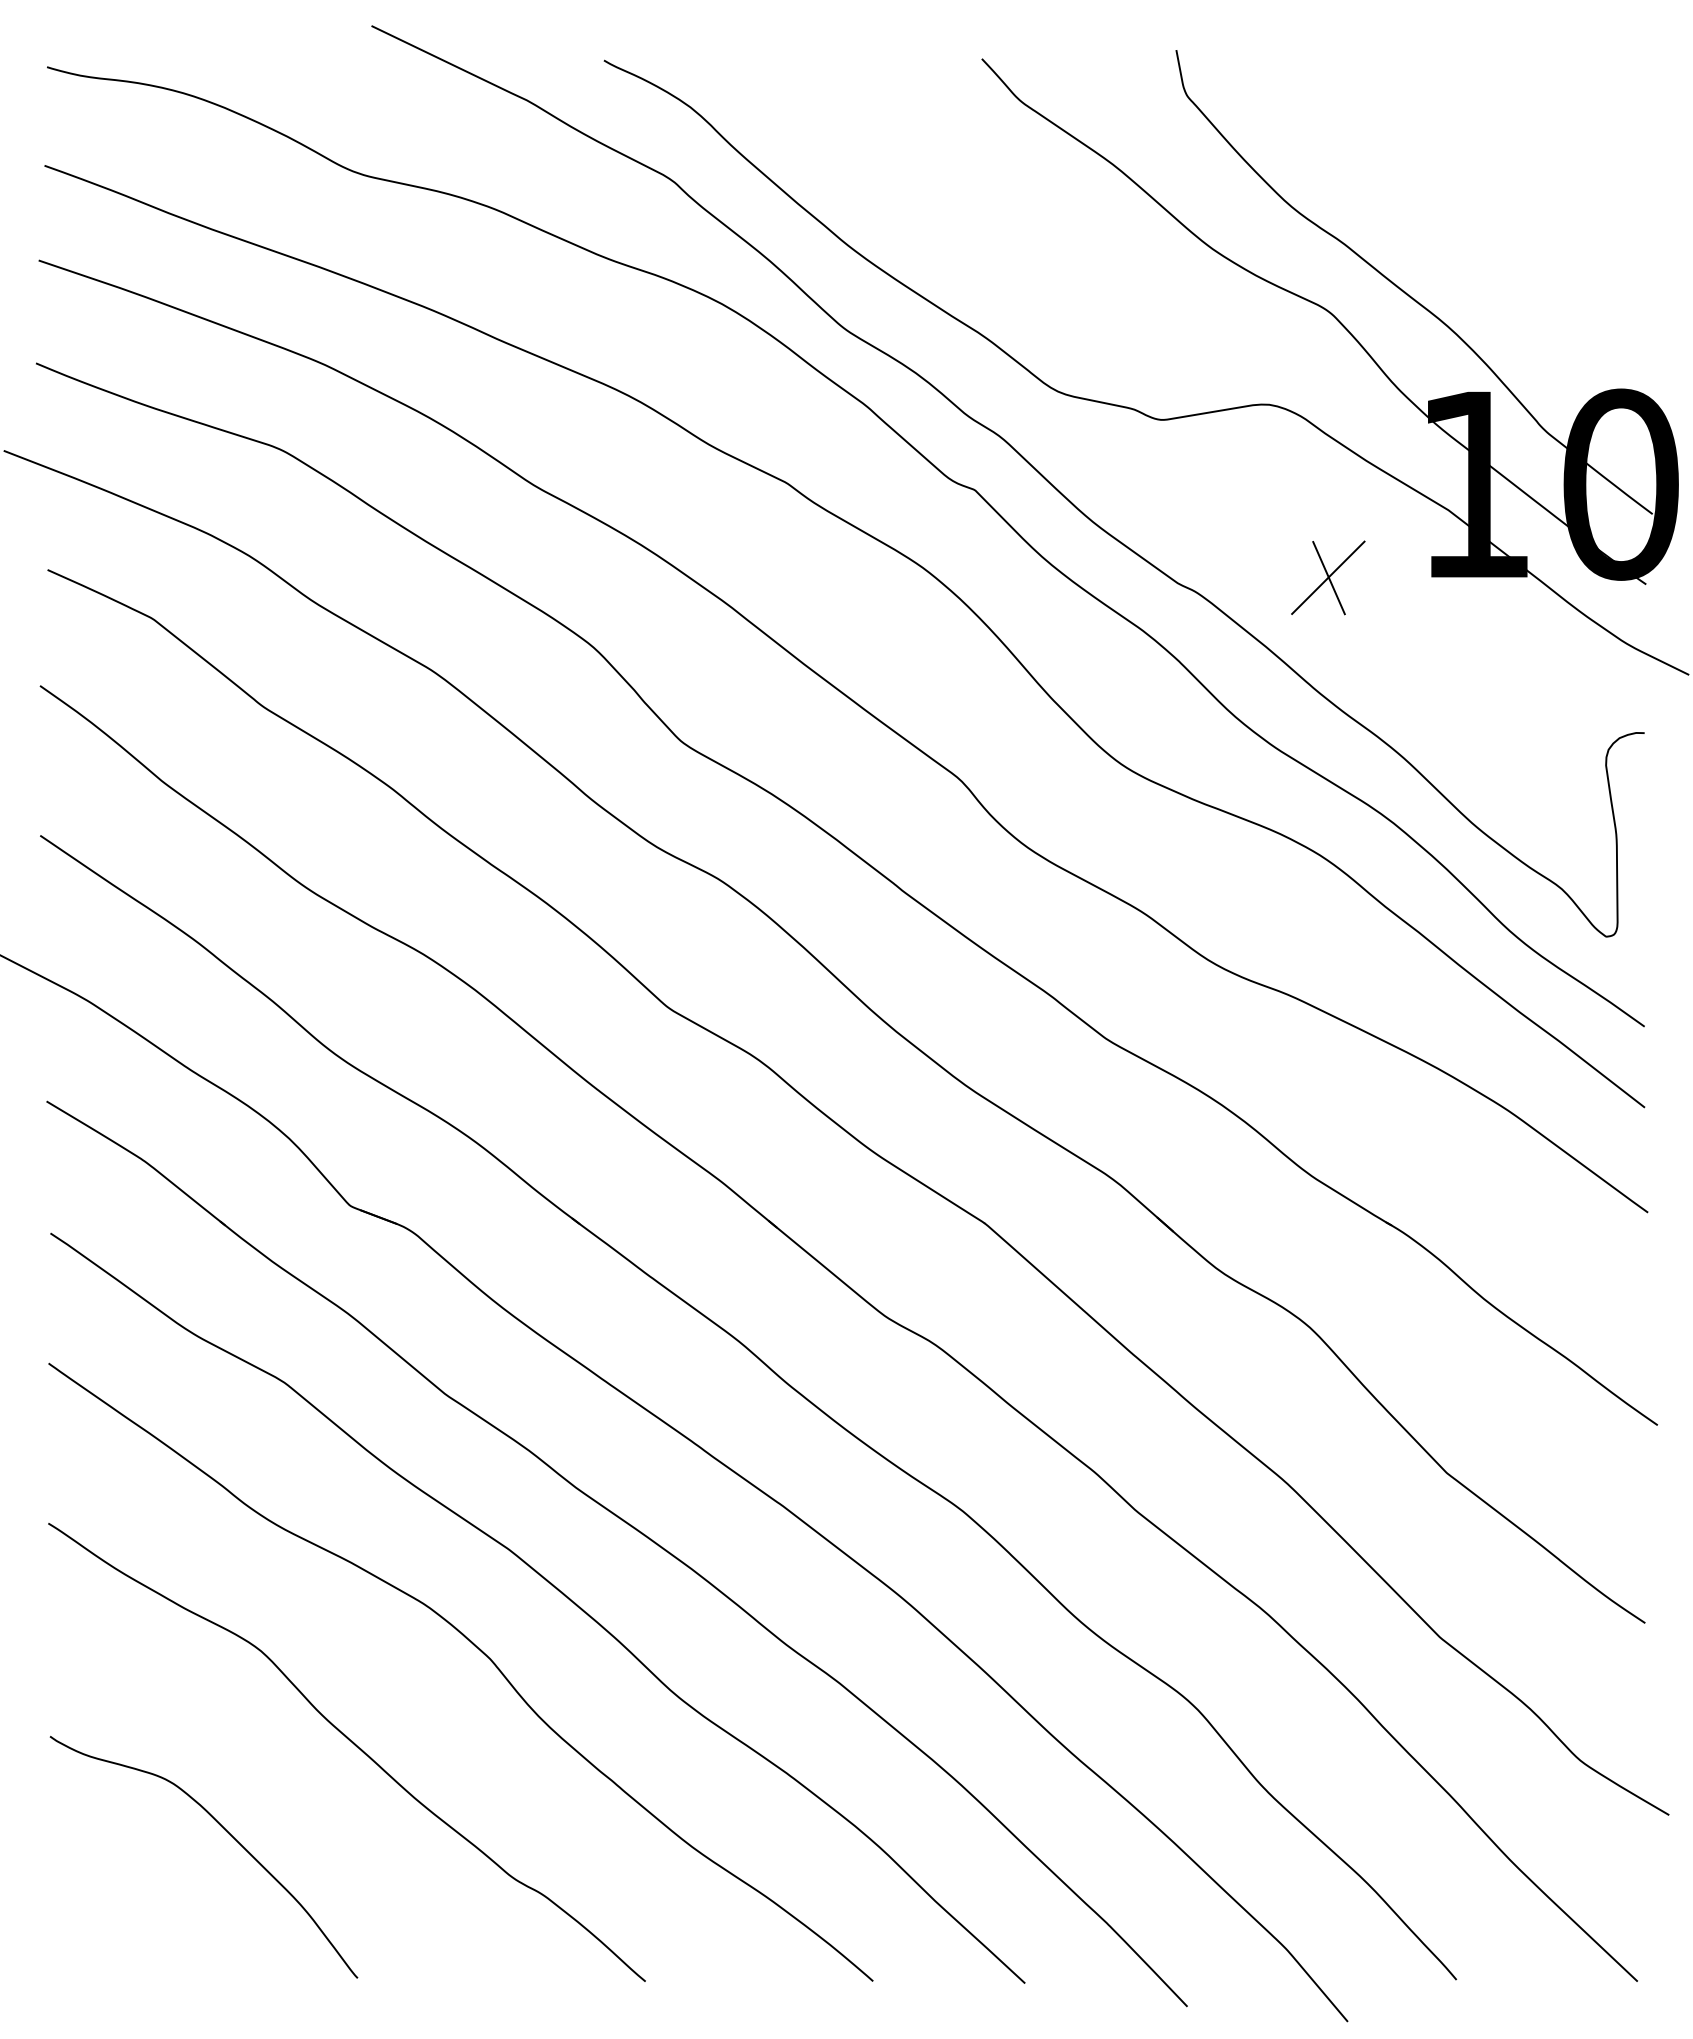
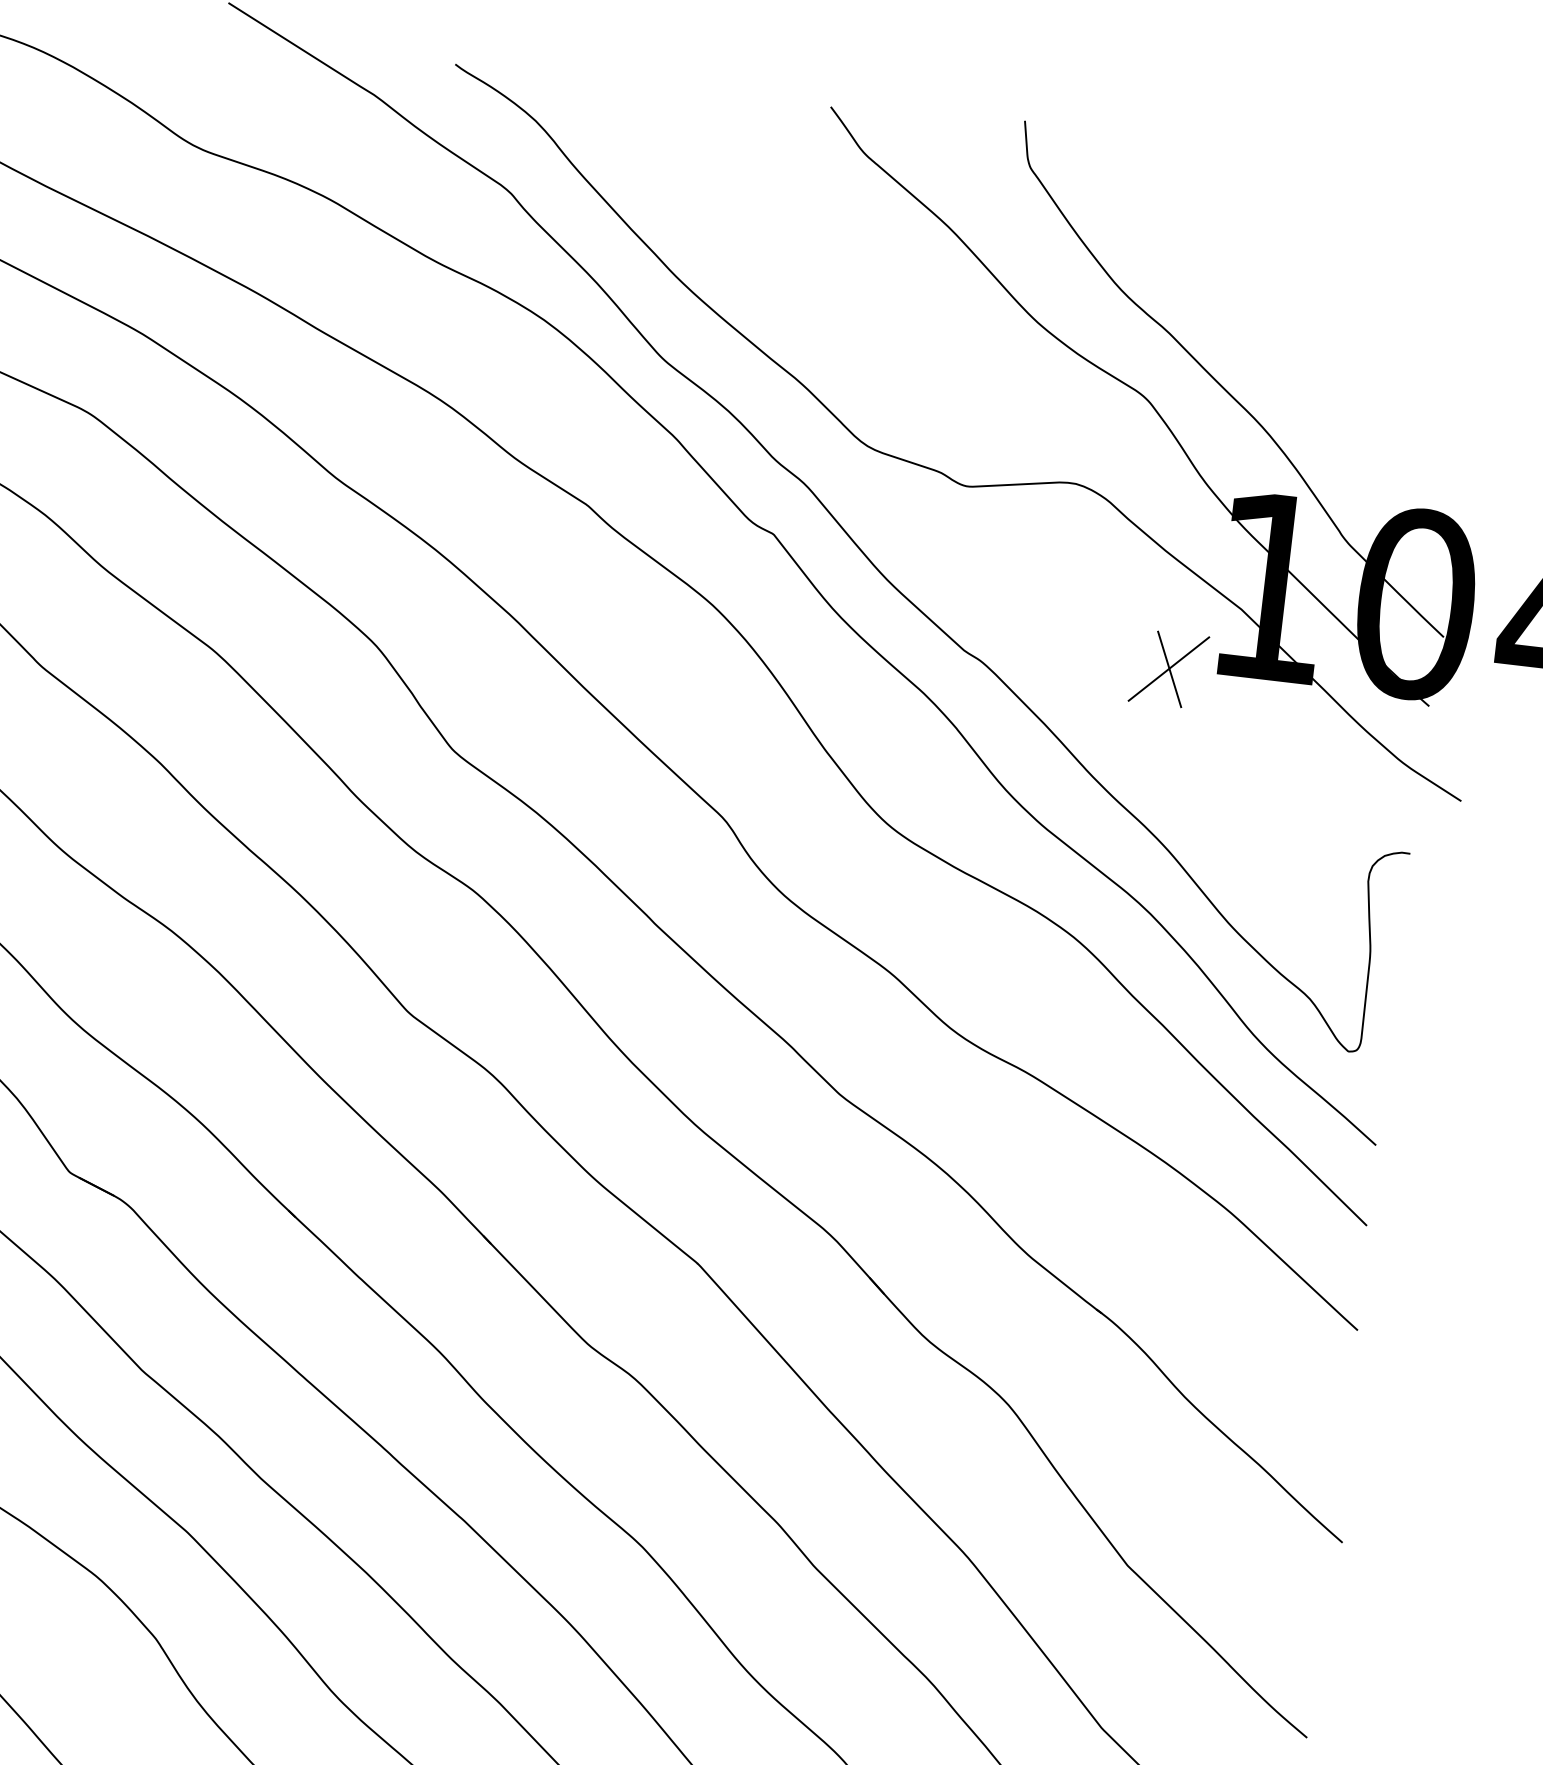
part: (1328, 577) -> (1169, 668), moved

